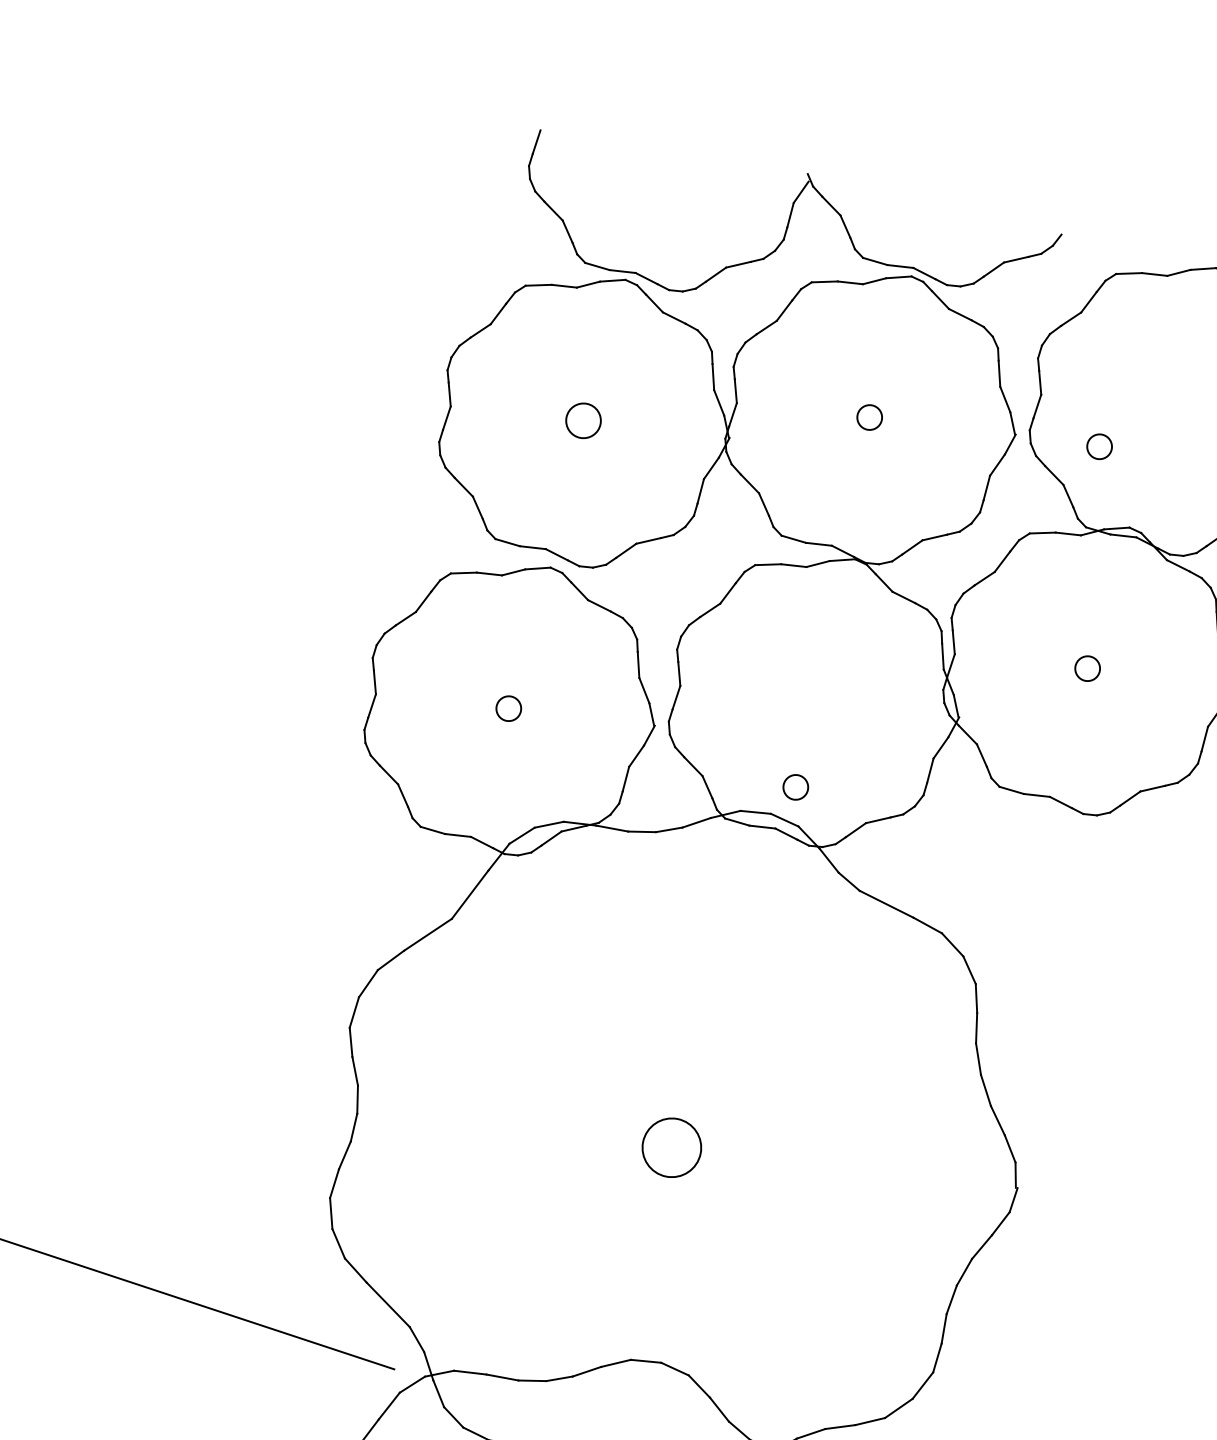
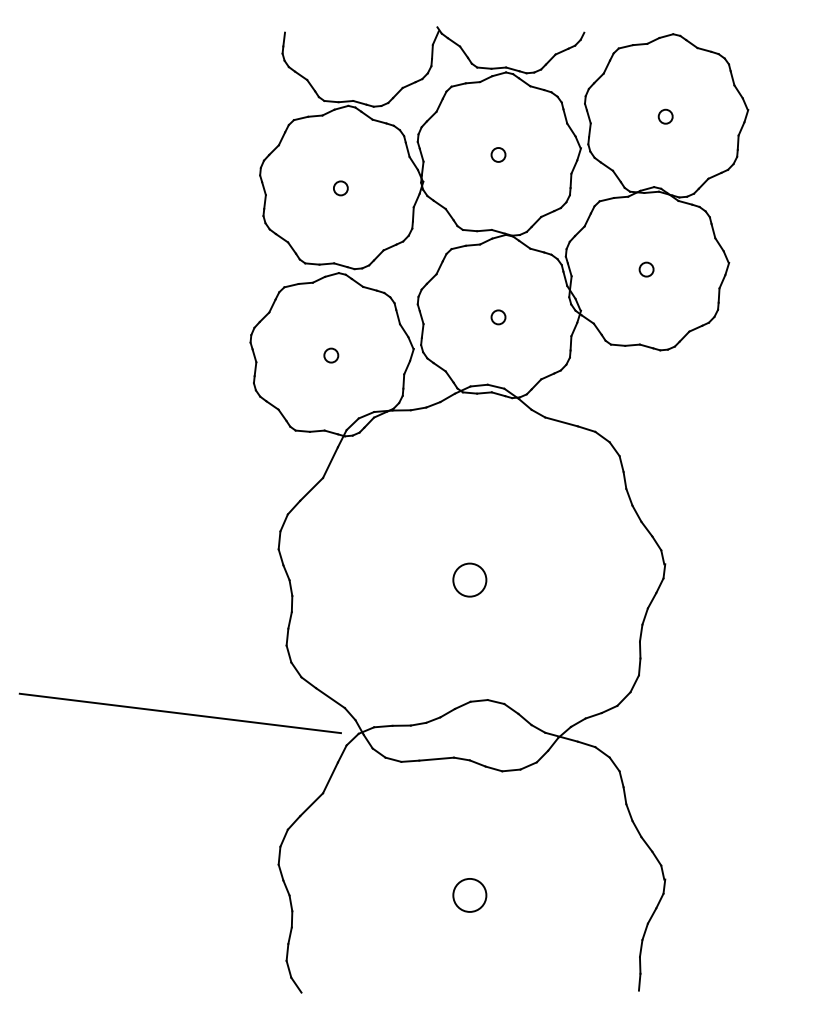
circle: (582, 420) -> (340, 188), size x0.71
circle: (1099, 446) -> (665, 116), moved
circle: (795, 787) -> (498, 317), moved

